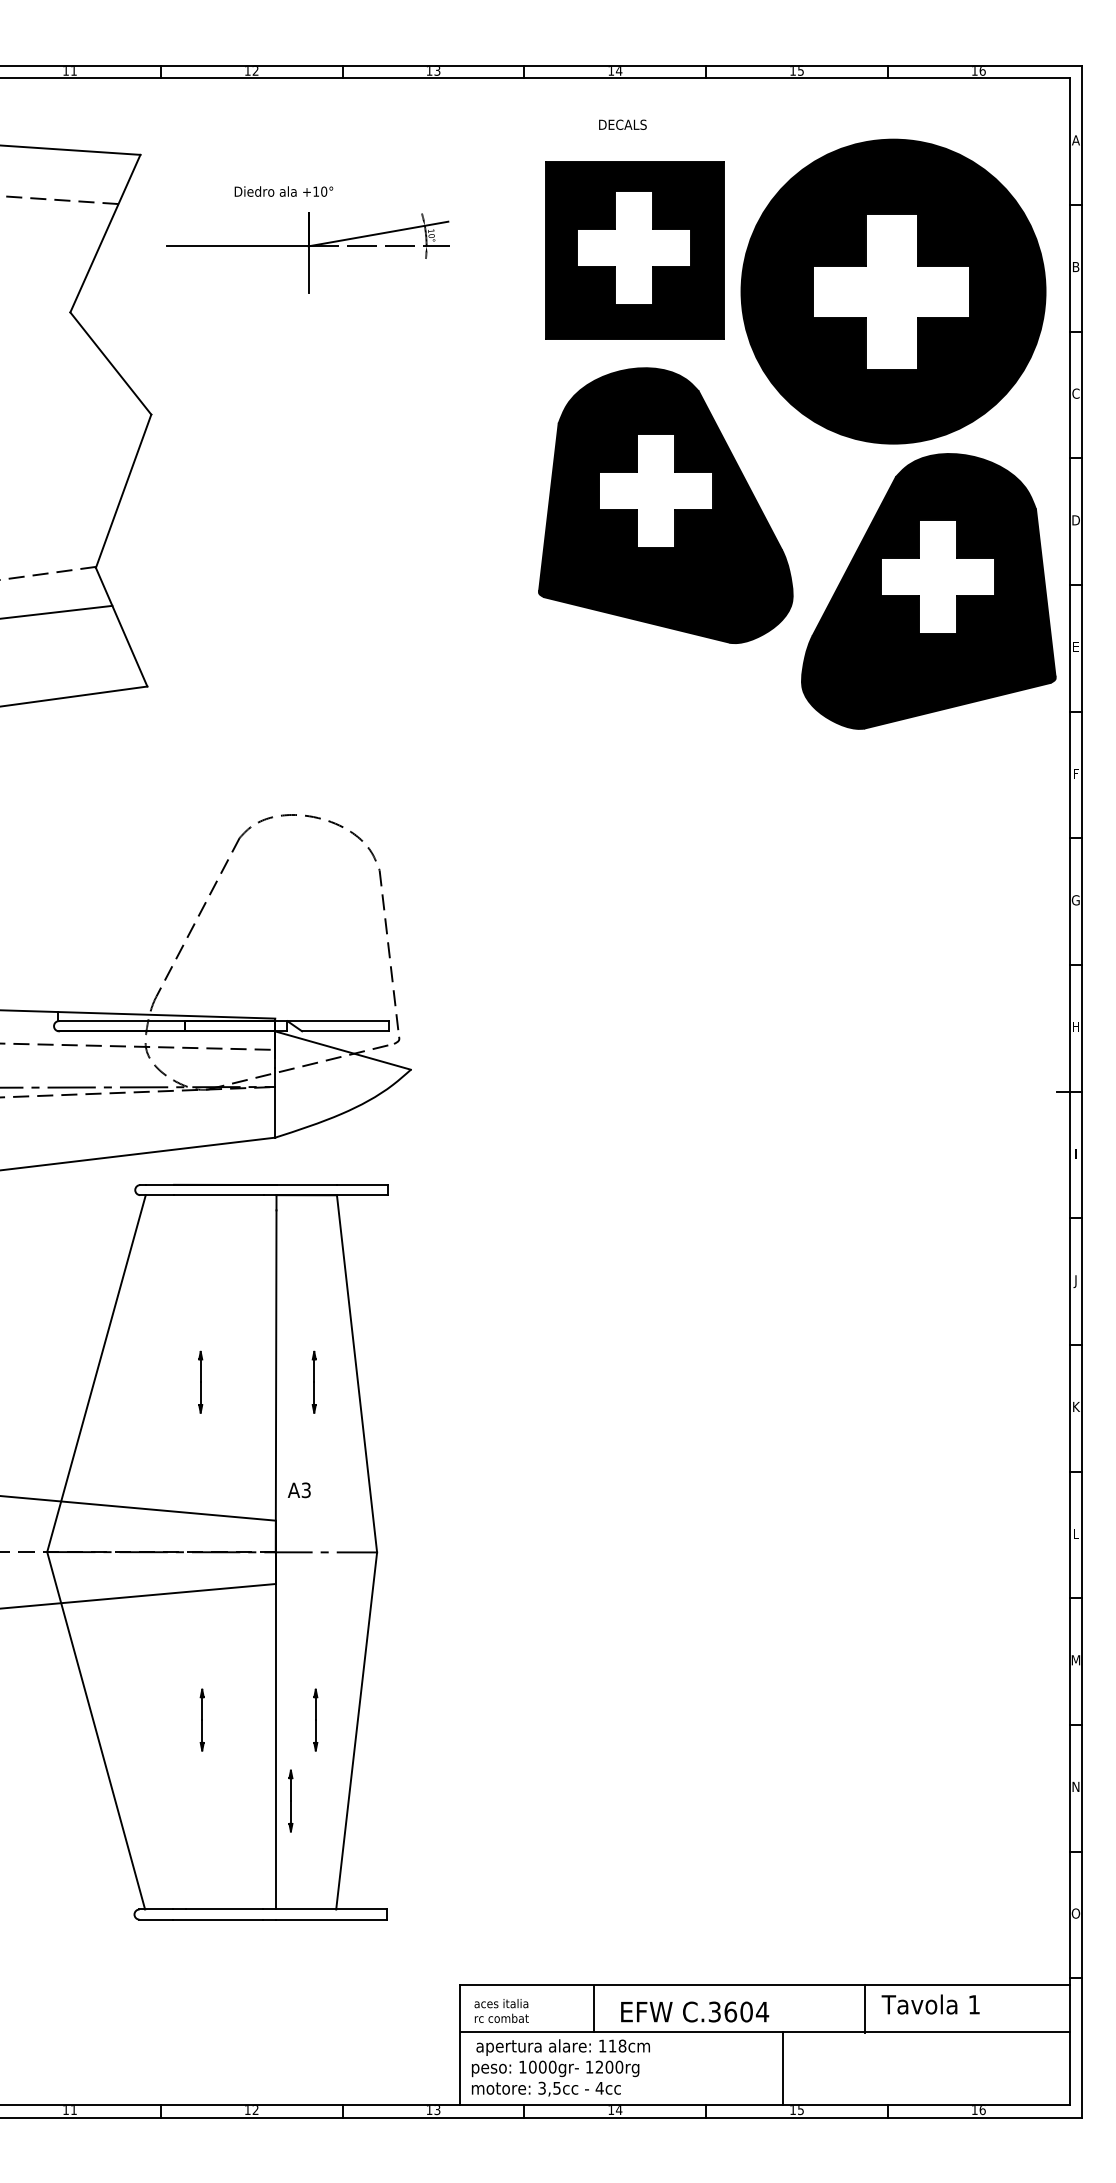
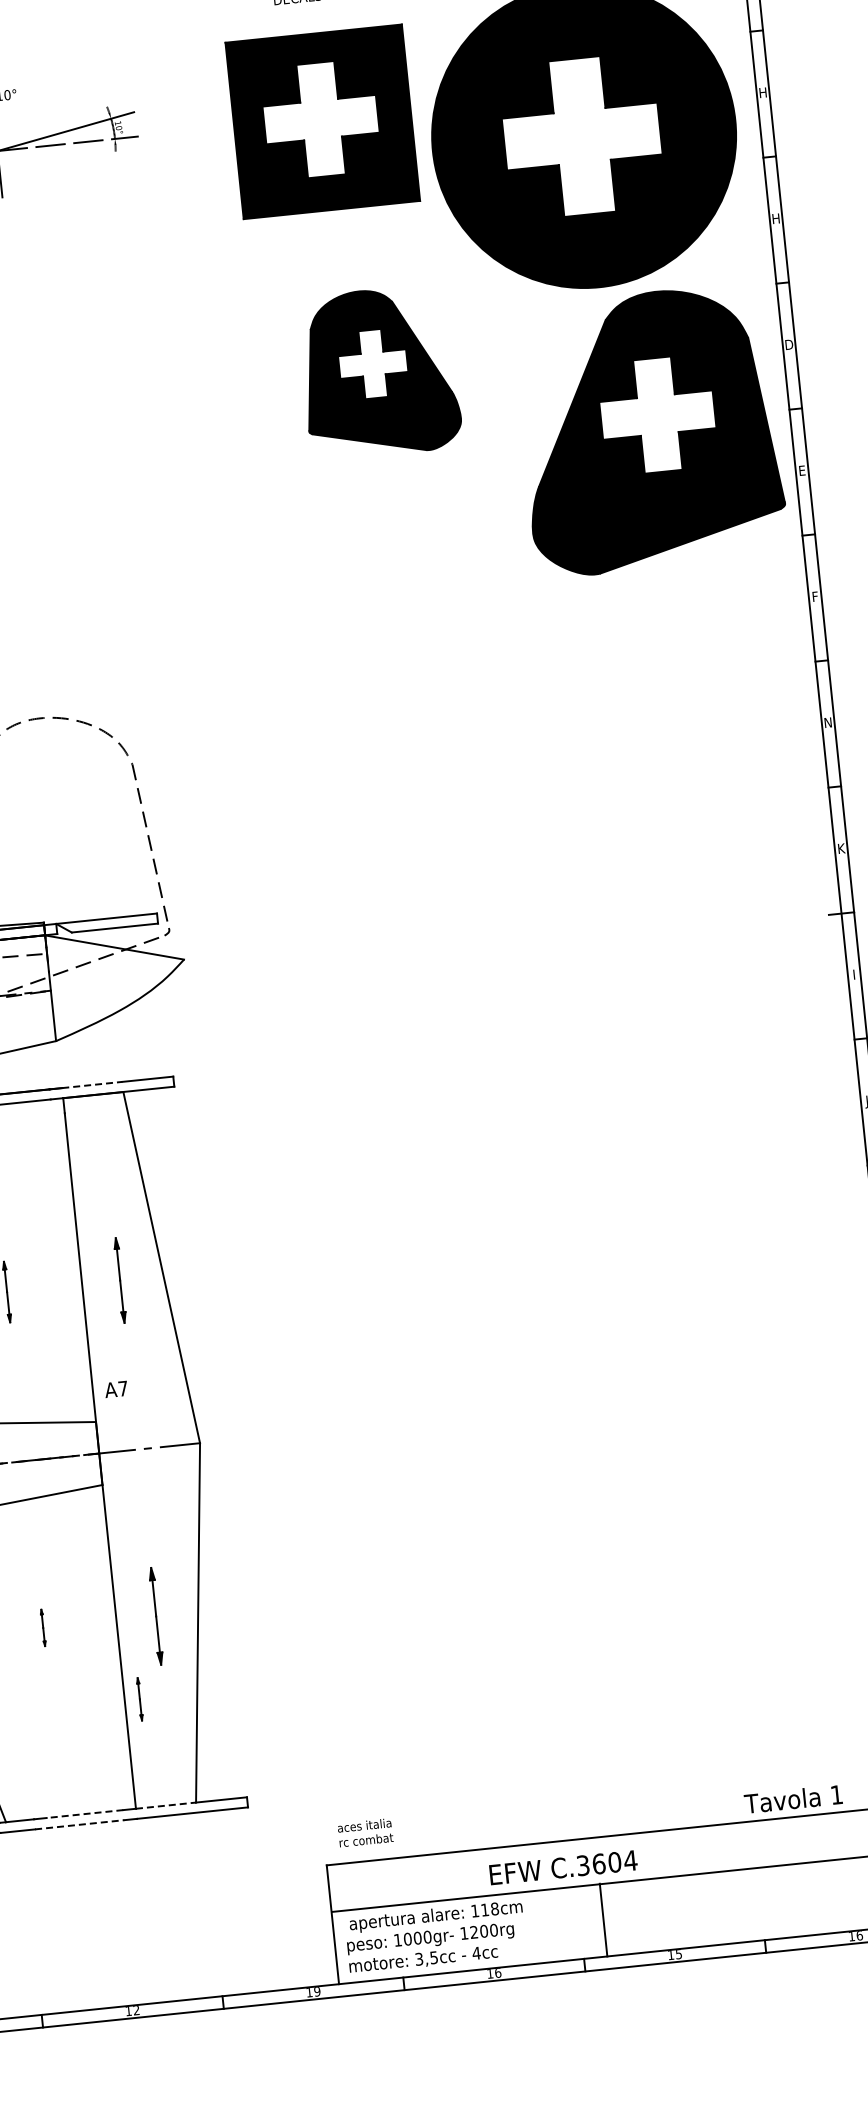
text: (1076, 267) -> (763, 93), B -> H
text: (1075, 393) -> (775, 218), C -> H
part: (665, 505) -> (379, 372), size x0.6
text: (1075, 900) -> (827, 722), G -> N
text: (1076, 1026) -> (841, 848), H -> K
line: (307, 1185) -> (93, 1085), solid -> dashed
part: (313, 1381) -> (119, 1279), size x1.4
text: (305, 1490) -> (122, 1388), A3 -> A7
part: (201, 1719) -> (42, 1627), size x0.6
part: (315, 1719) -> (155, 1615), size x1.6
part: (290, 1800) -> (139, 1698), size x0.7
line: (224, 1909) -> (84, 1814), solid -> dashed
line: (306, 1909) -> (166, 1805), solid -> dashed
line: (218, 1919) -> (80, 1824), solid -> dashed
text: (930, 2004) -> (793, 1799), moved
line: (864, 2008) -> (731, 1846), removed
line: (594, 2009) -> (463, 1875), removed
text: (501, 2010) -> (365, 1832), moved
line: (783, 2067) -> (603, 1919), moved
text: (437, 2110) -> (317, 1992), 13 -> 19
text: (618, 2110) -> (497, 1973), 14 -> 16

